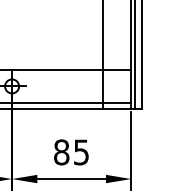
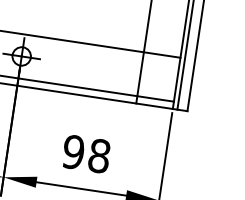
text: (71, 152) -> (86, 154), 85 -> 98

